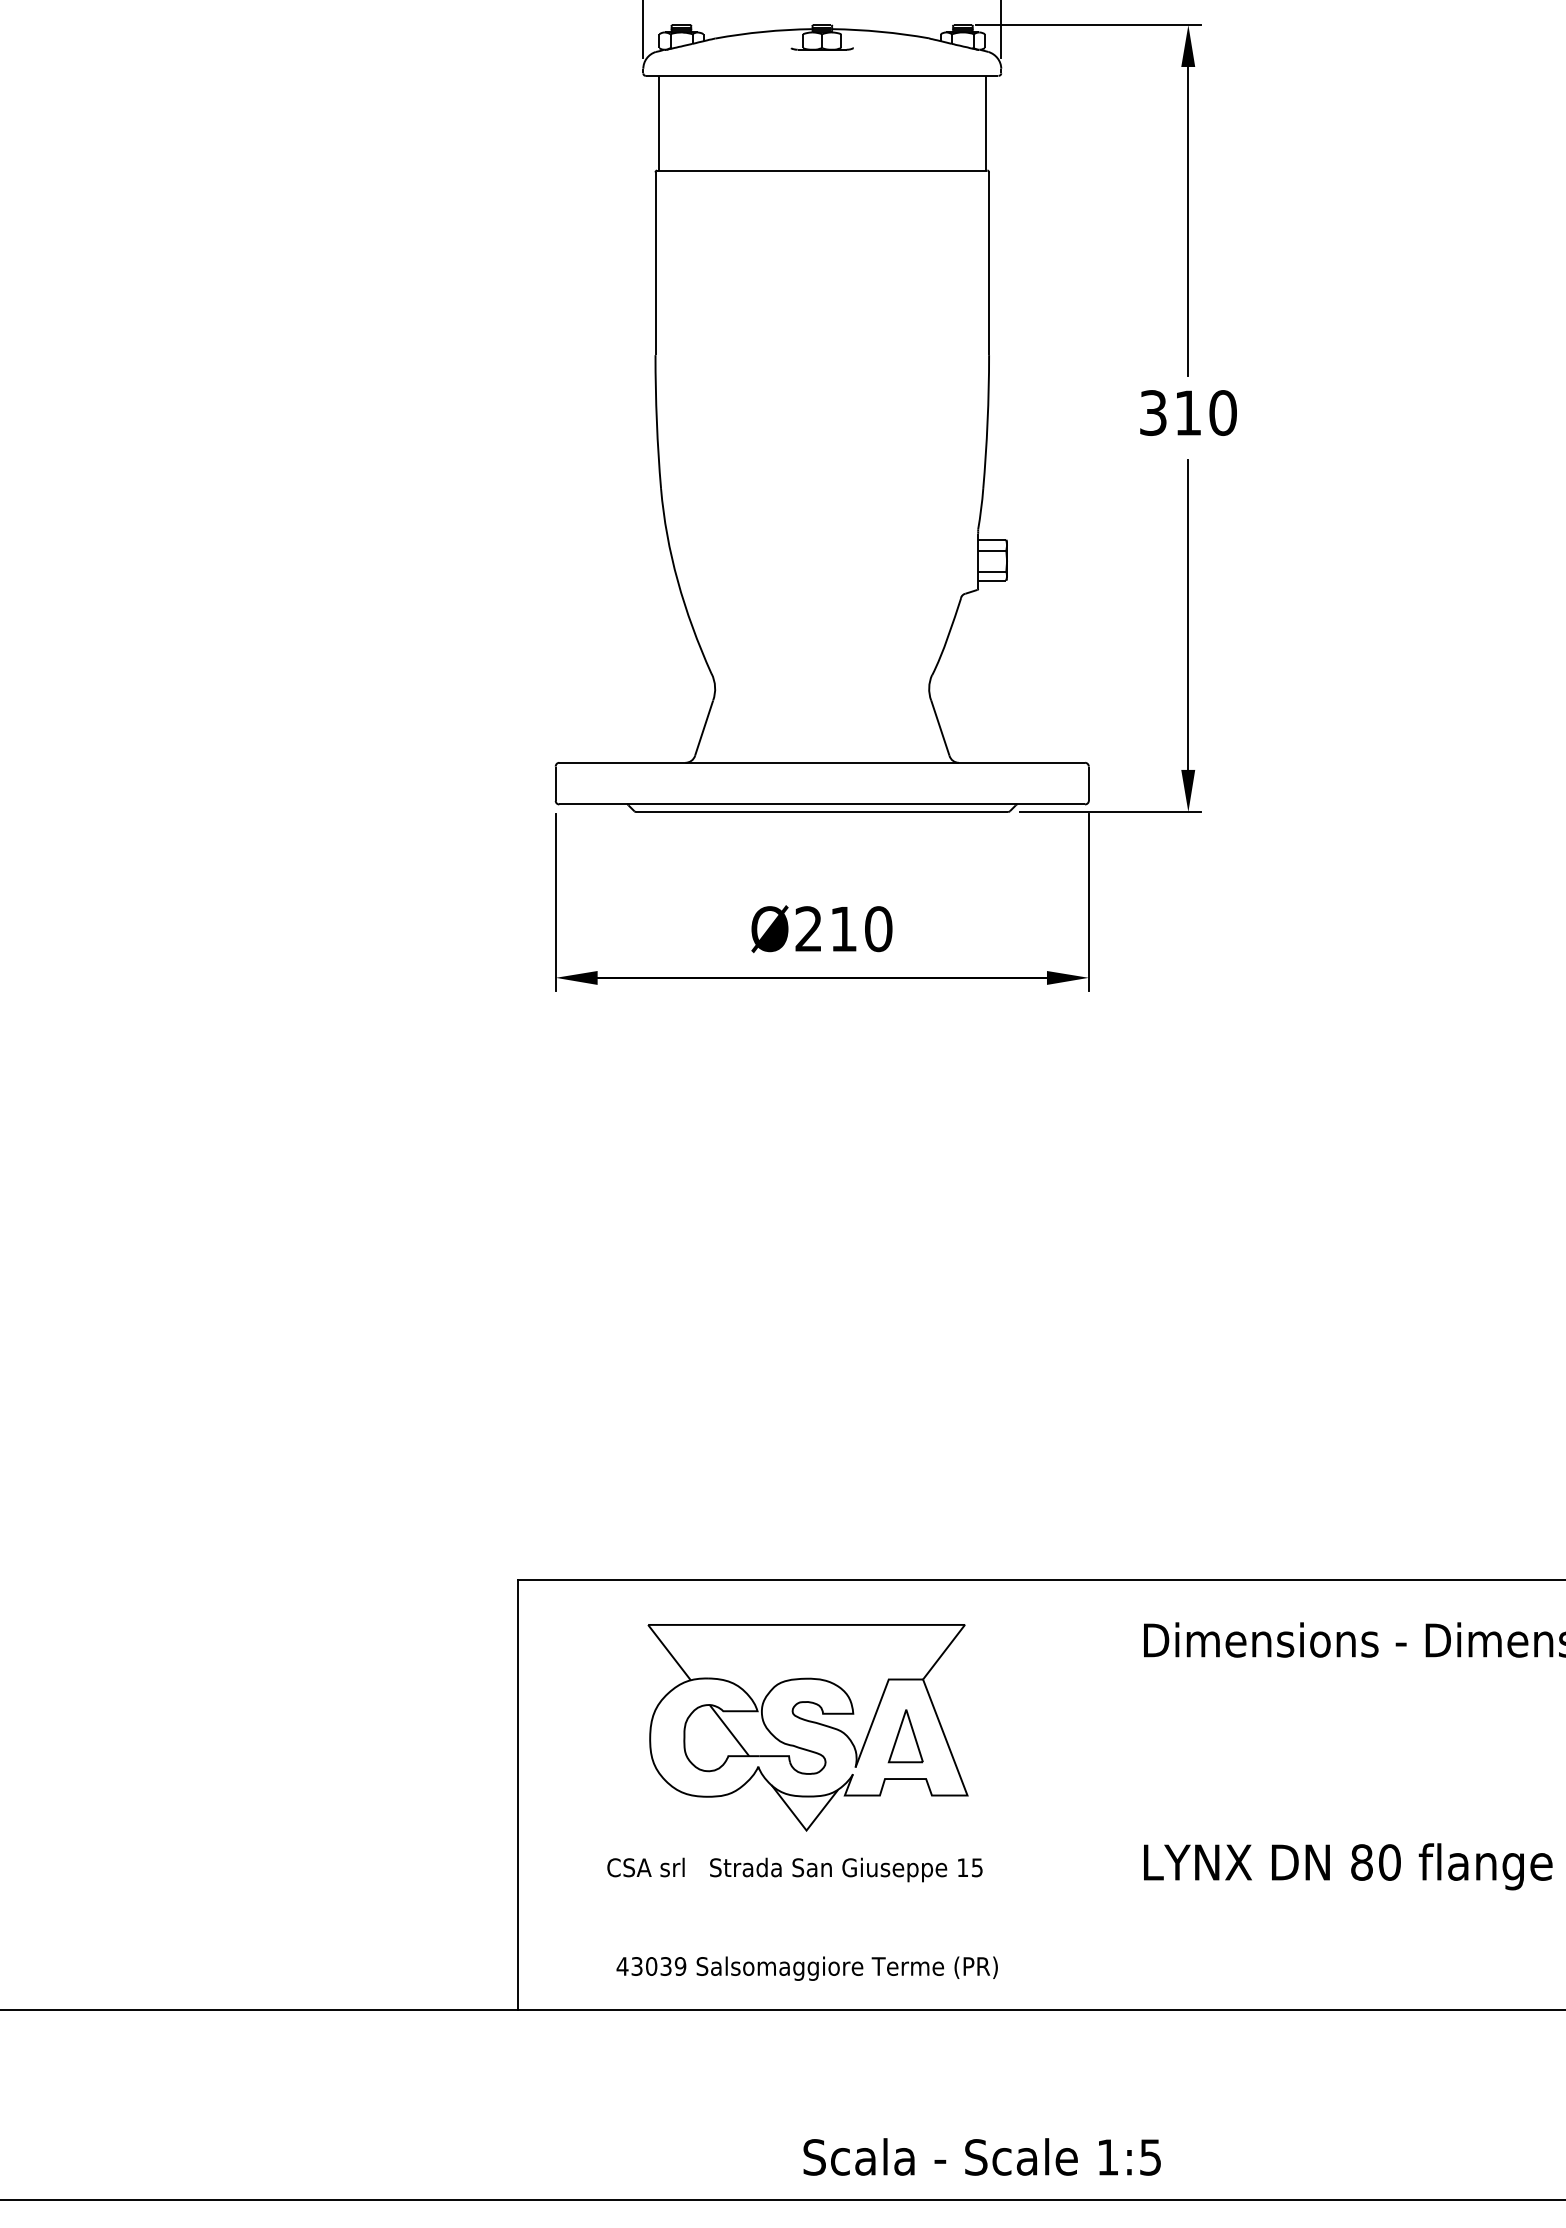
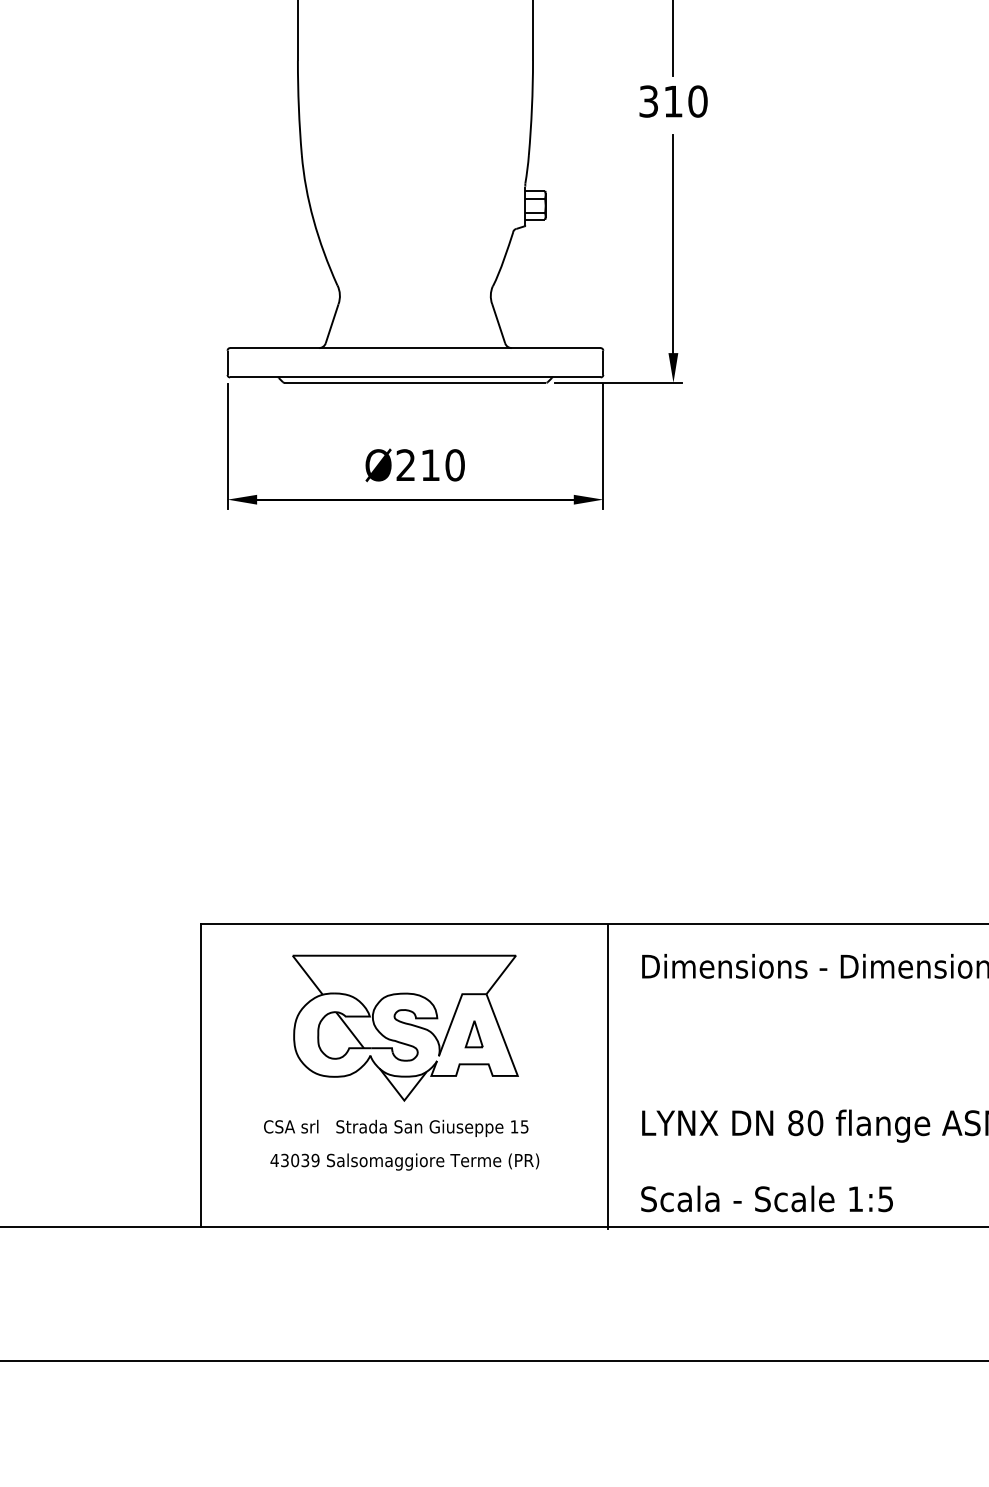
part: (905, 1736) -> (474, 1034), size x0.71
line: (1095, 1796) -> (608, 1076), added
text: (806, 1968) -> (404, 1161), moved
text: (981, 2156) -> (766, 1198), moved

